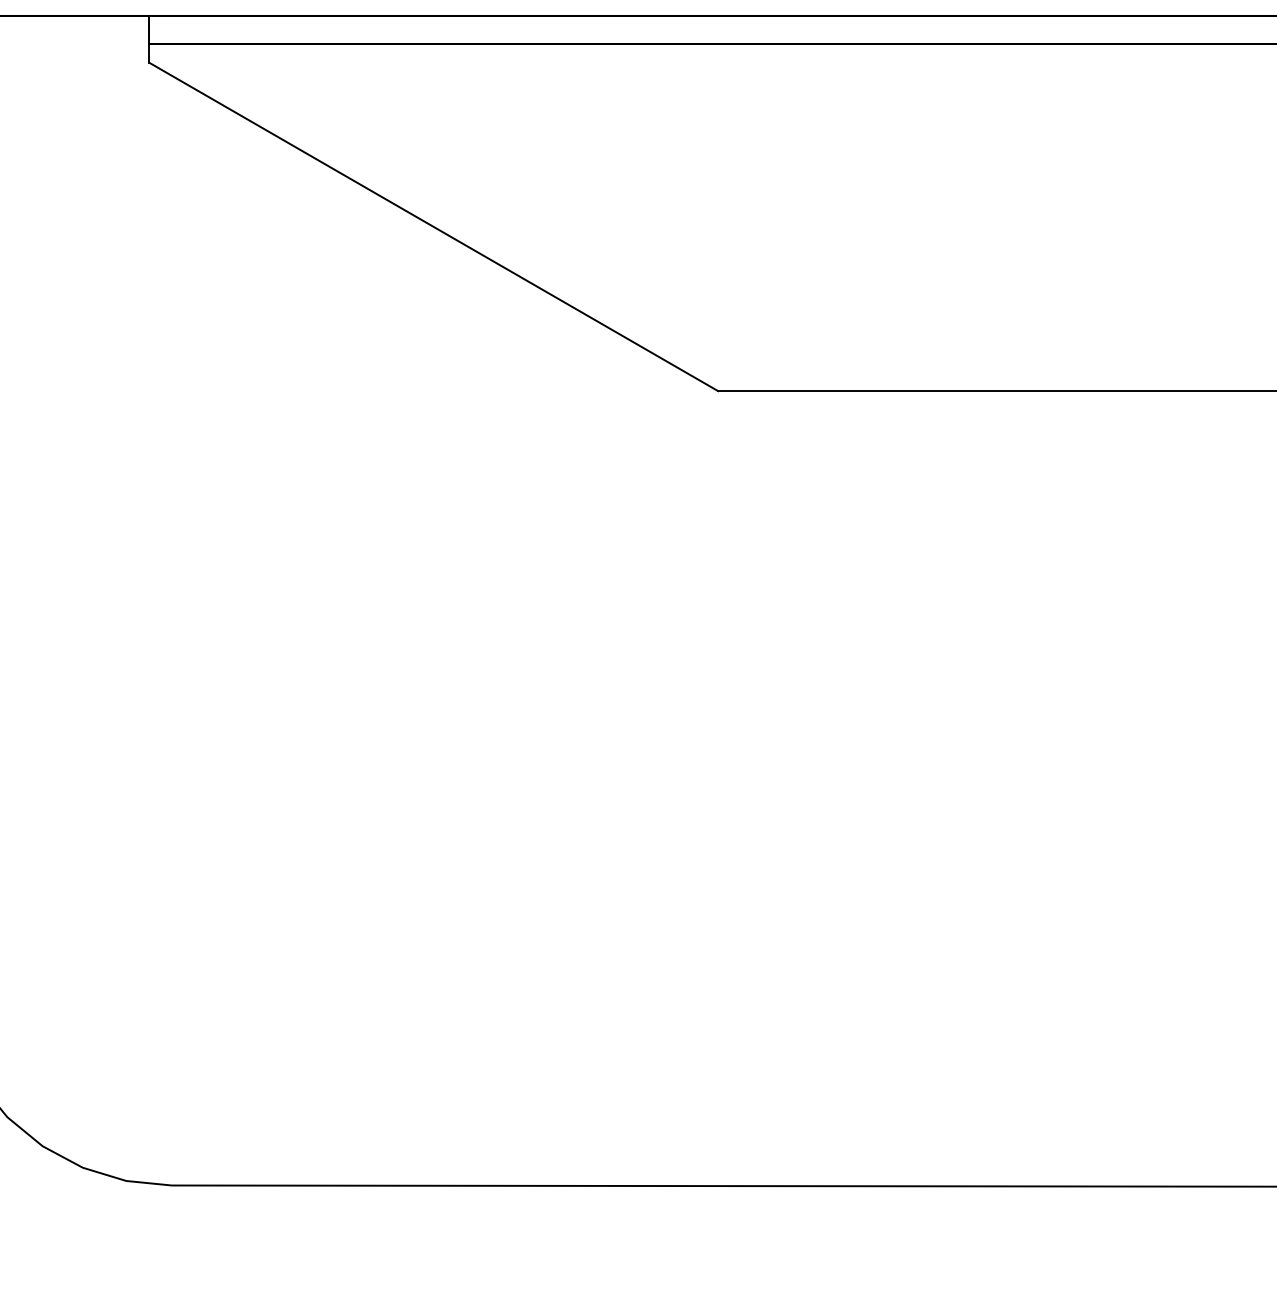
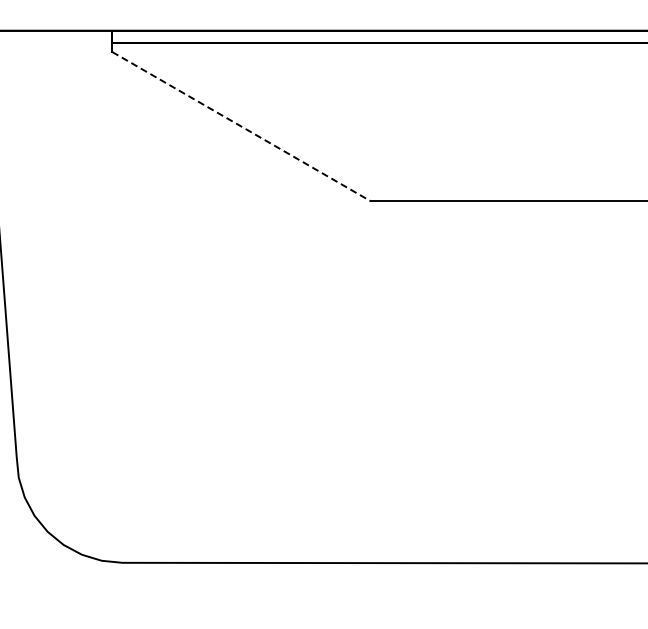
line: (435, 226) -> (242, 126), solid -> dashed

